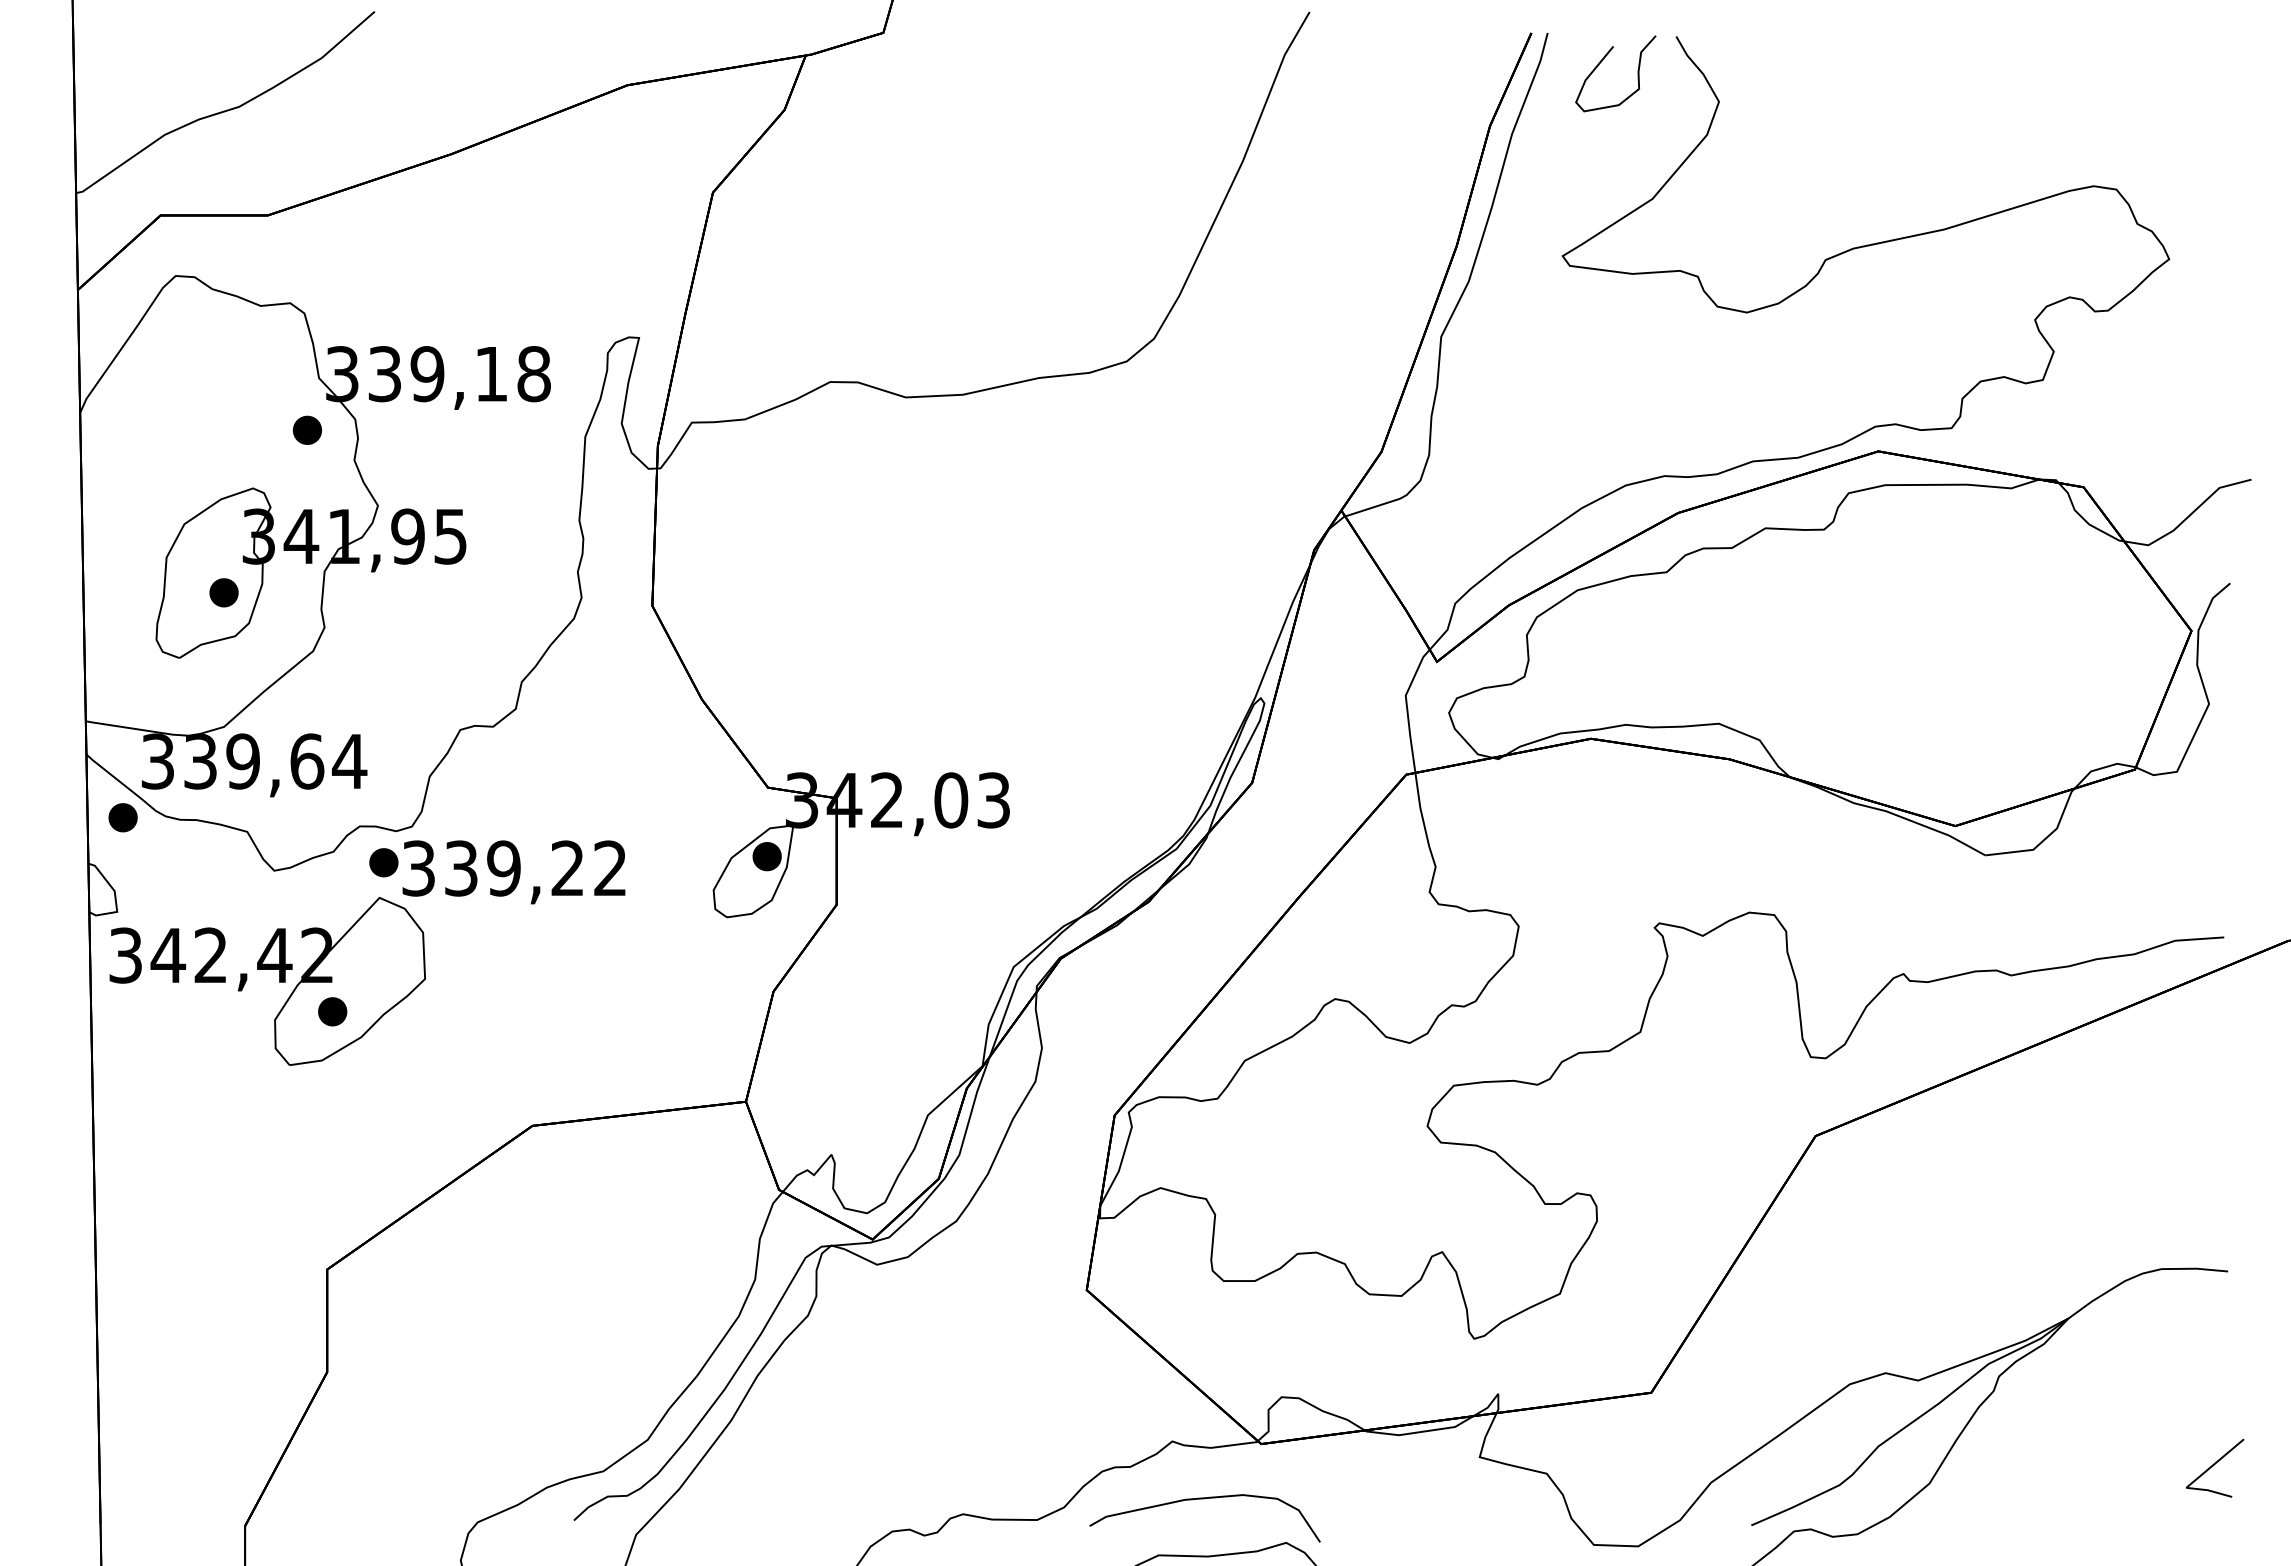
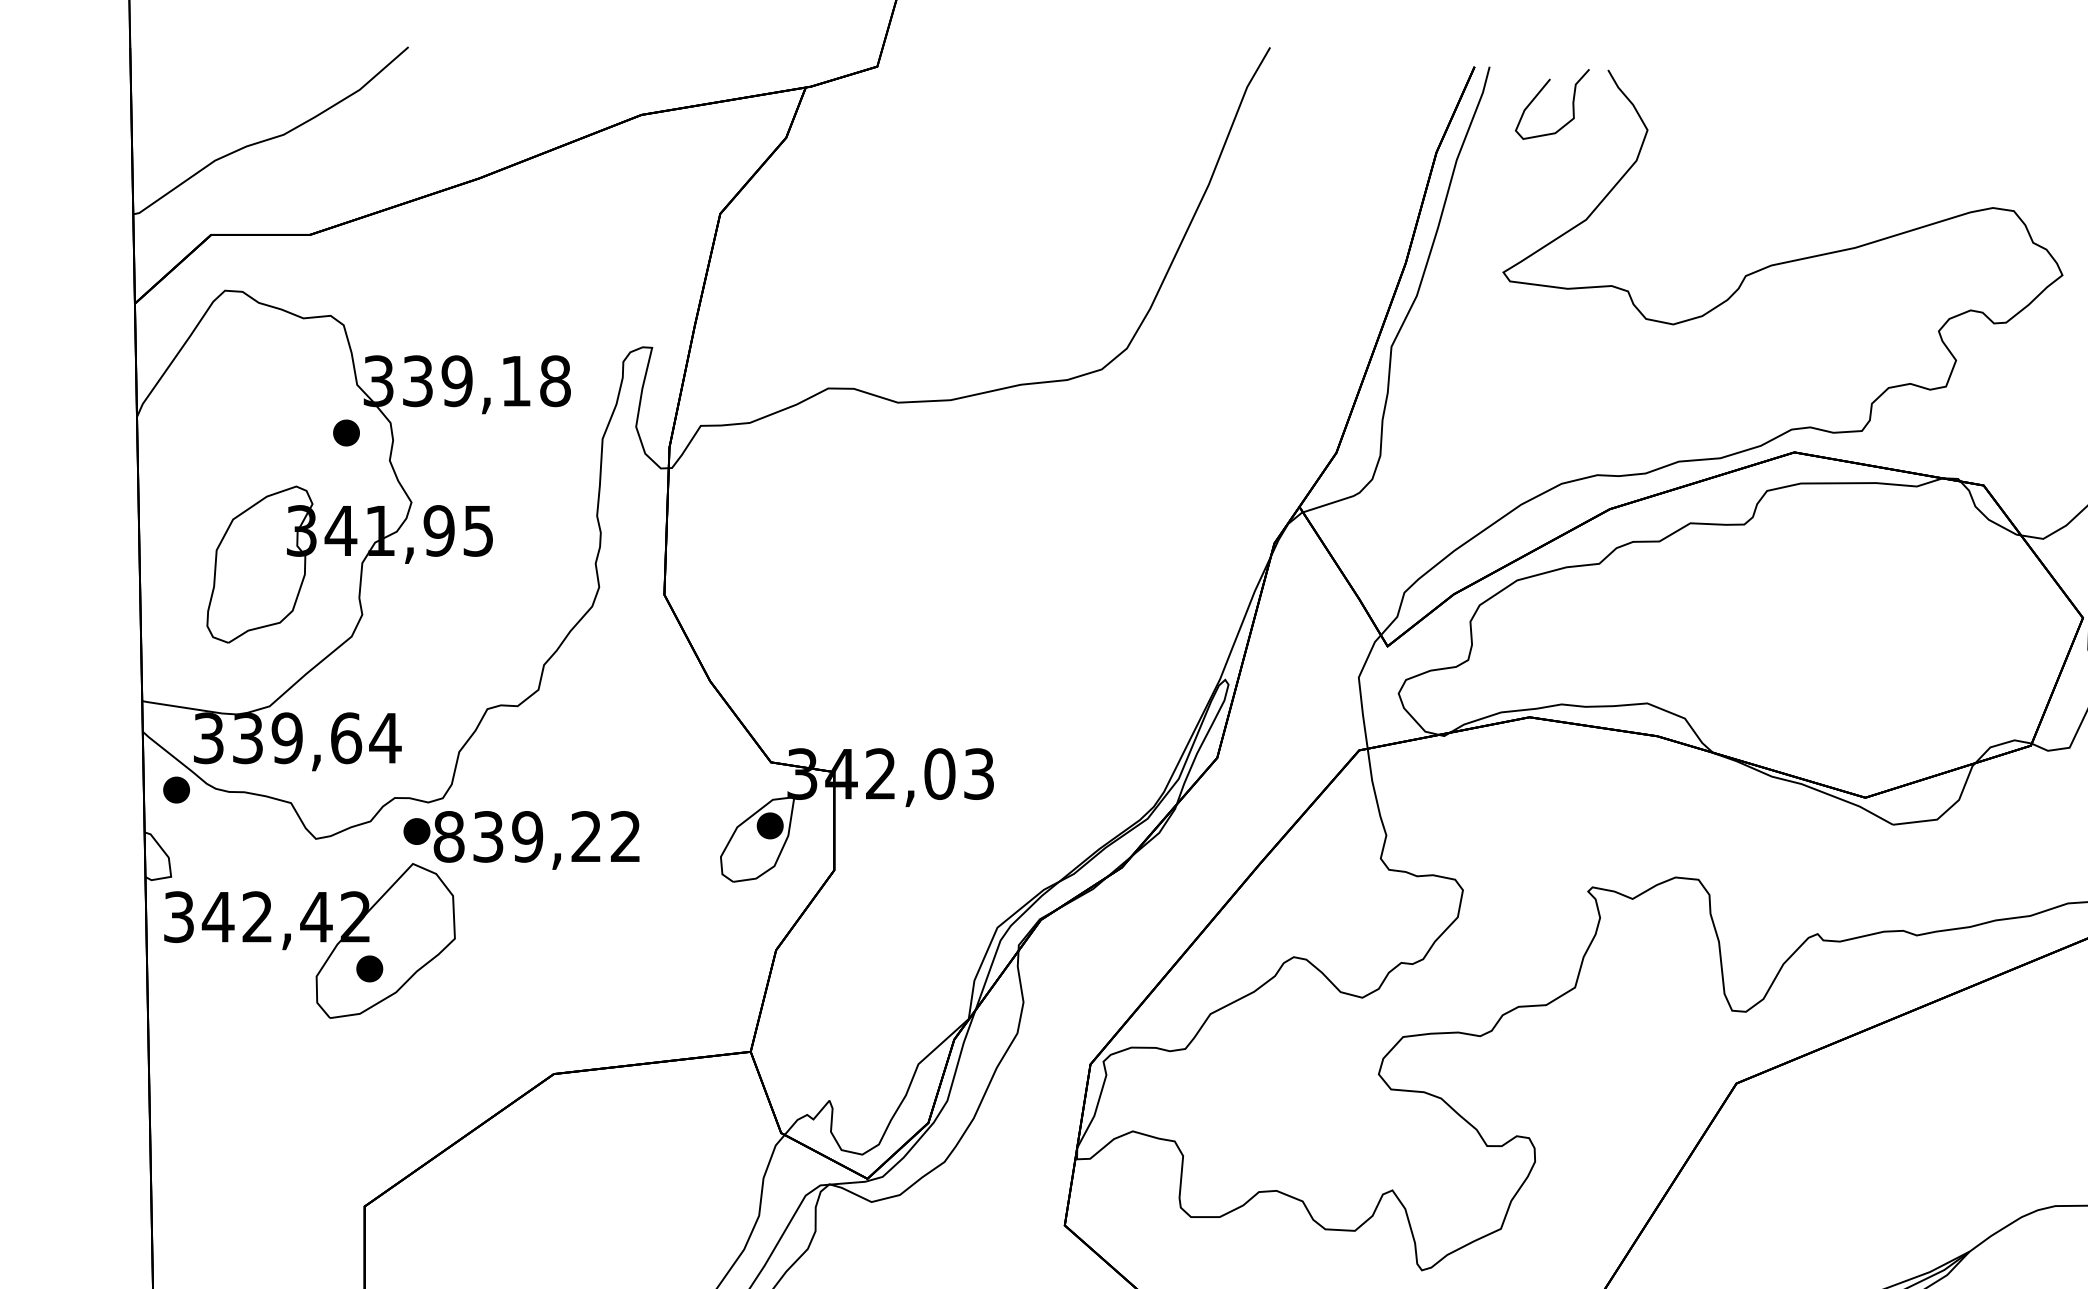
part: (223, 592) -> (269, 582), removed
text: (418, 868) -> (448, 836), 339,22 -> 839,22

